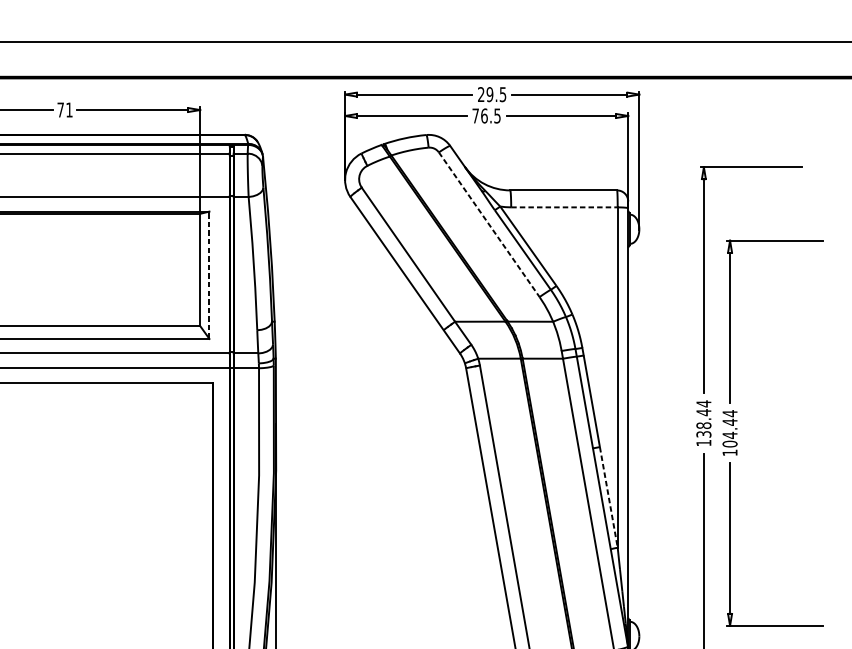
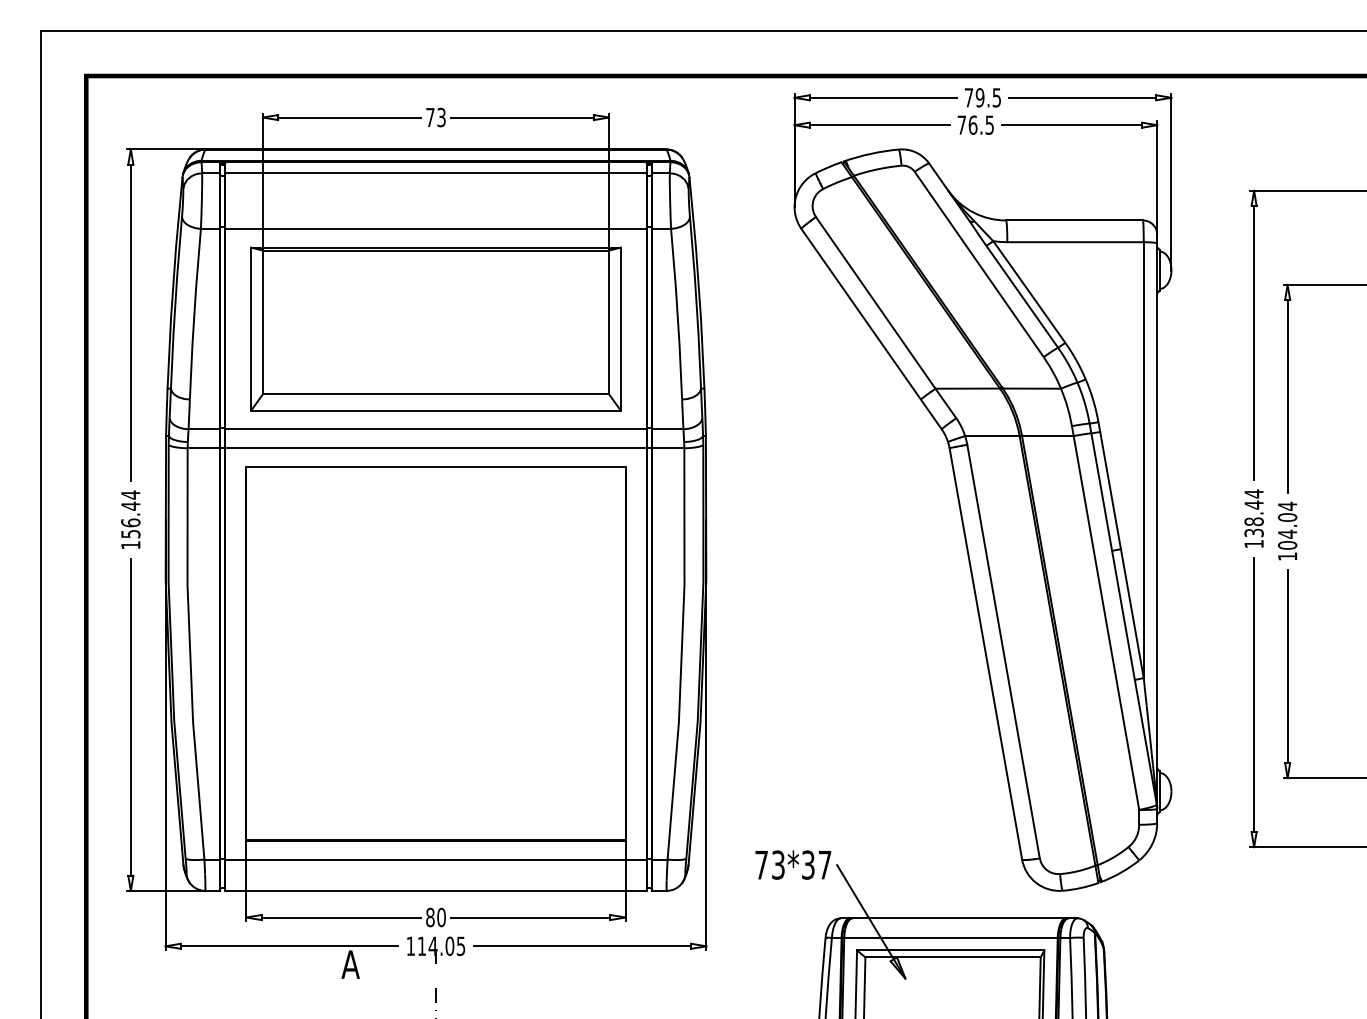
text: (480, 94) -> (968, 97), 29.5 -> 79.5
text: (69, 109) -> (441, 117), 71 -> 73
line: (565, 207) -> (1076, 242), dashed -> solid
line: (489, 224) -> (979, 264), dashed -> solid
line: (209, 275) -> (620, 329), dashed -> solid
text: (729, 422) -> (1287, 517), 104.44 -> 104.04
line: (608, 498) -> (1132, 614), dashed -> solid

